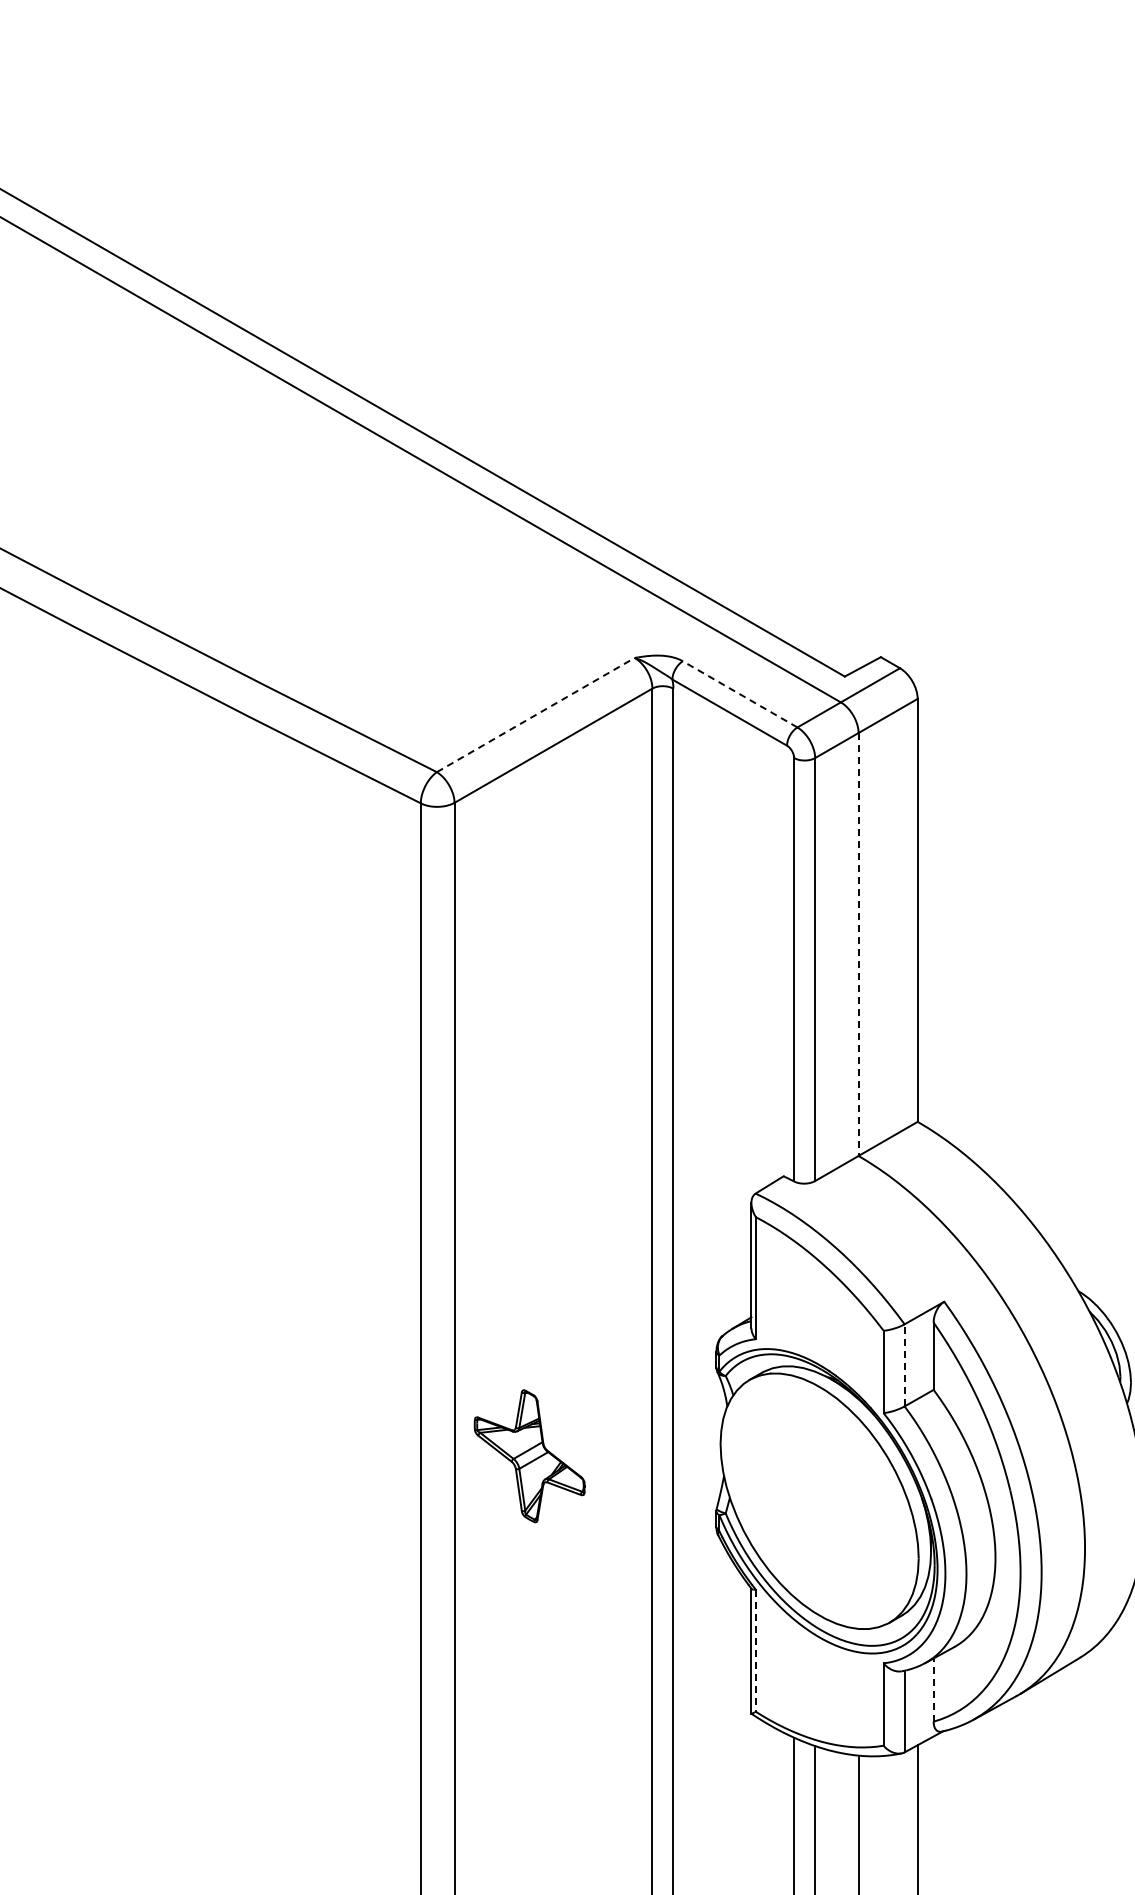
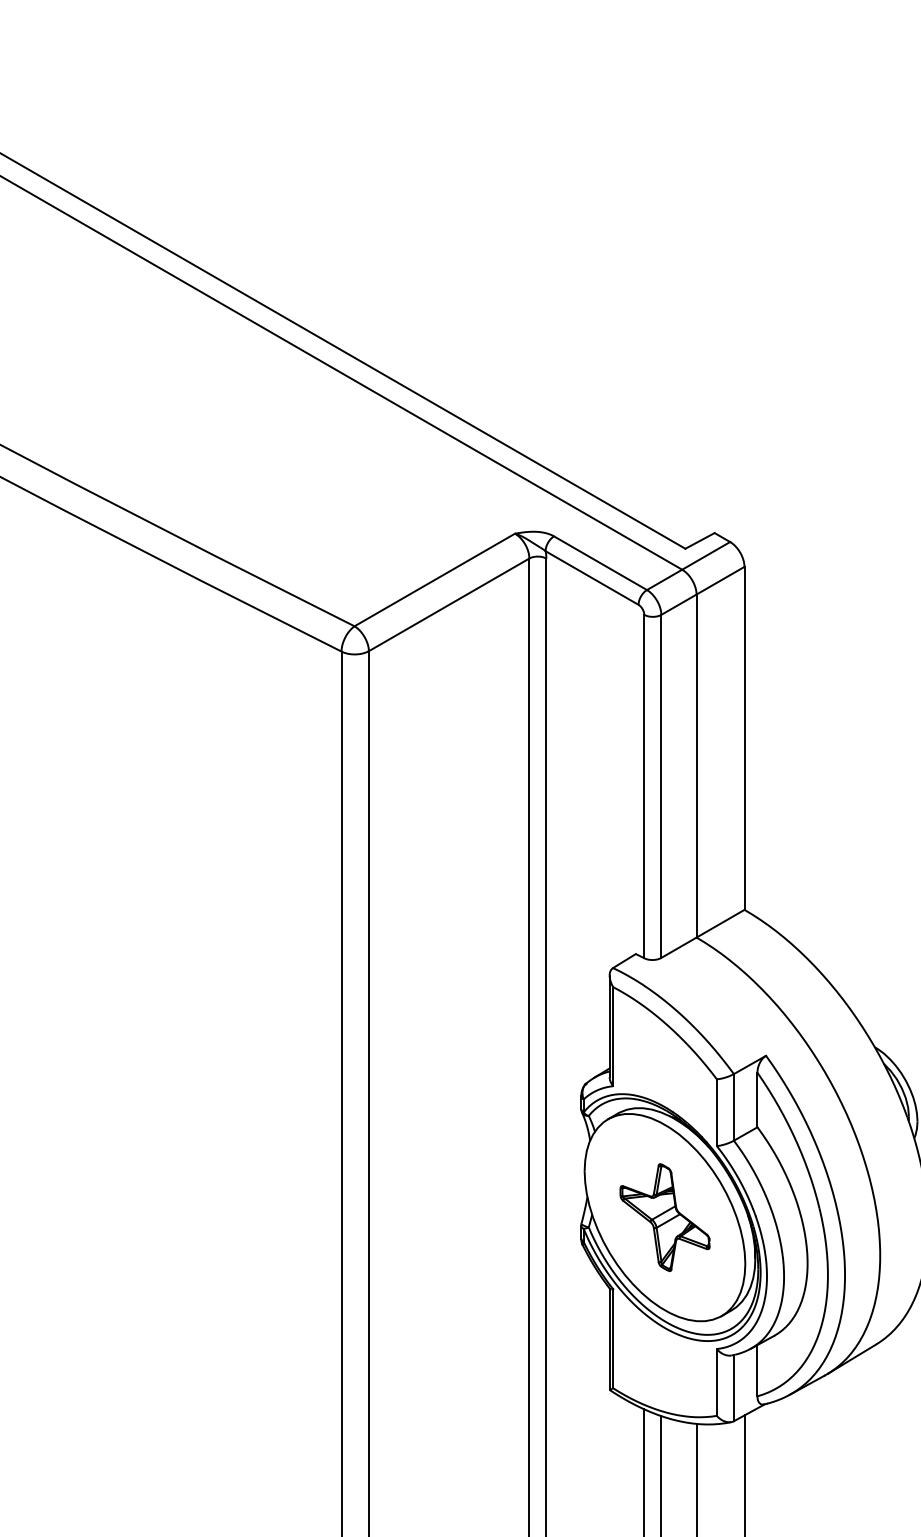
line: (739, 694) -> (599, 563), dashed -> solid
line: (536, 714) -> (435, 579), dashed -> solid
line: (858, 945) -> (696, 766), dashed -> solid
line: (904, 1364) -> (733, 1106), dashed -> solid
part: (529, 1456) -> (664, 1217), moved
line: (755, 1651) -> (612, 1339), dashed -> solid
line: (933, 1690) -> (757, 1371), dashed -> solid

